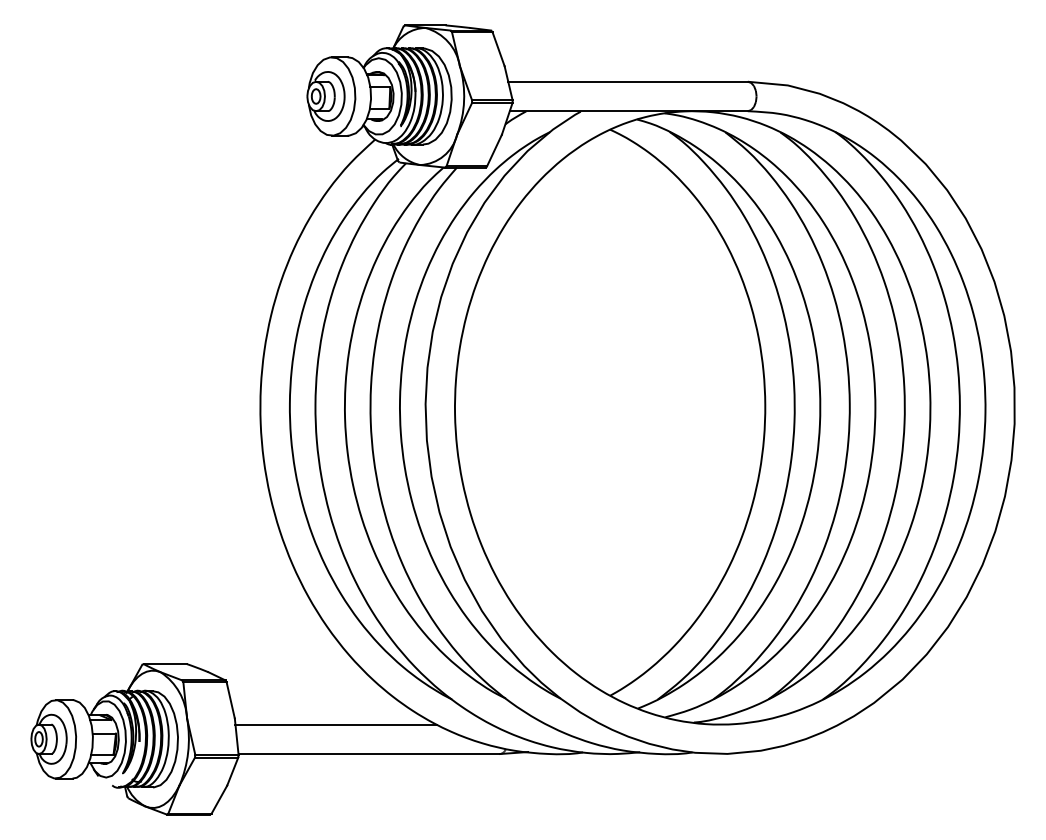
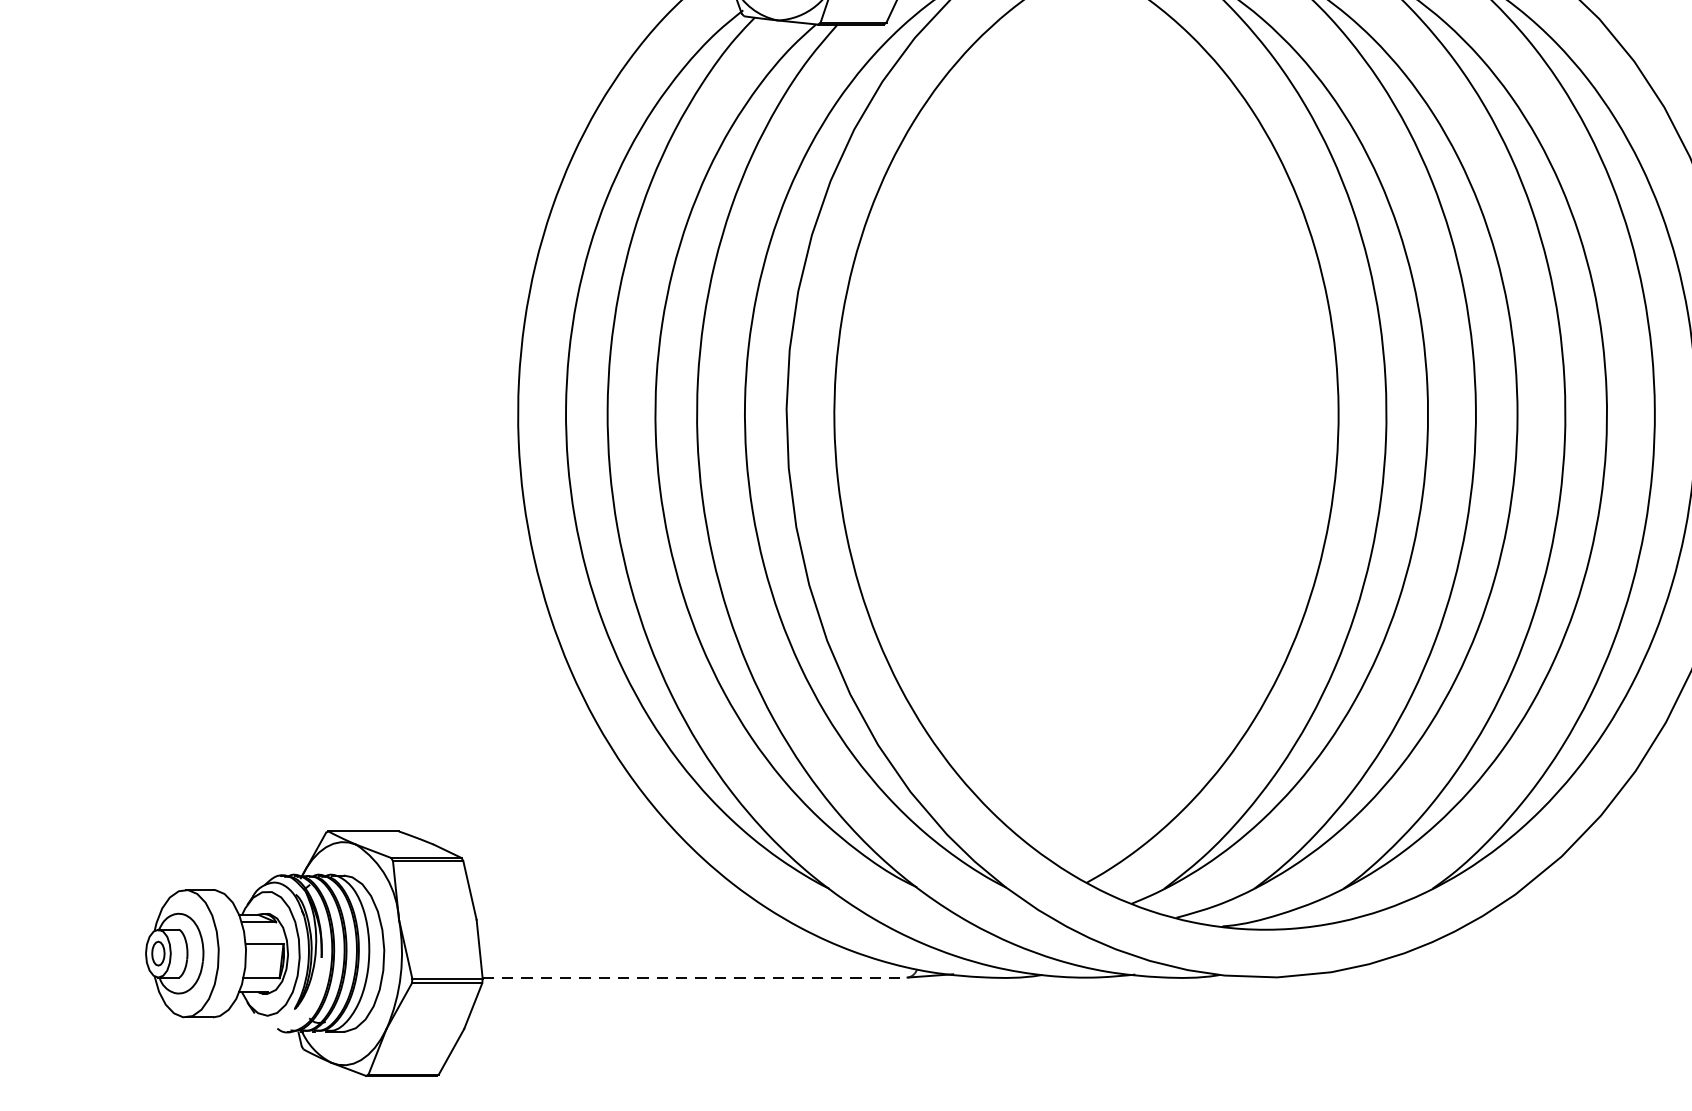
line: (335, 724) -> (640, 929), removed
line: (369, 754) -> (695, 978), solid -> dashed

